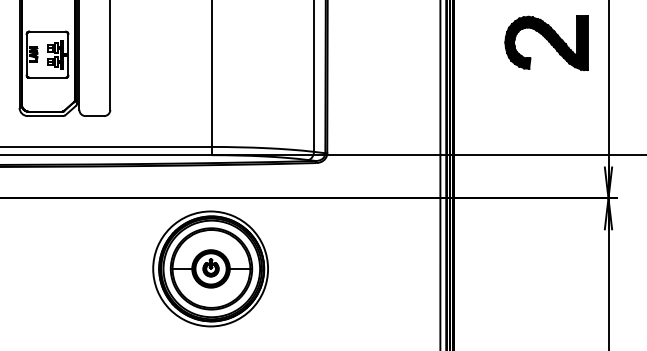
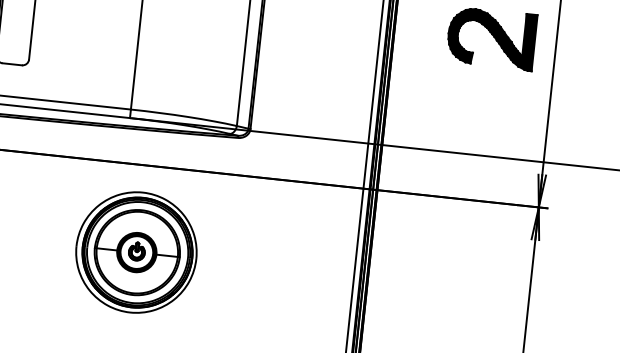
part: (210, 268) -> (136, 252), moved

